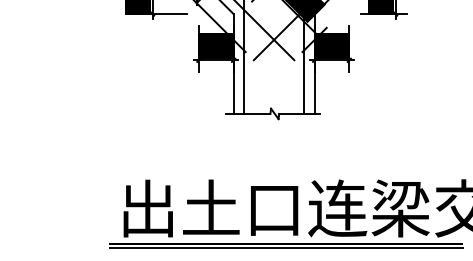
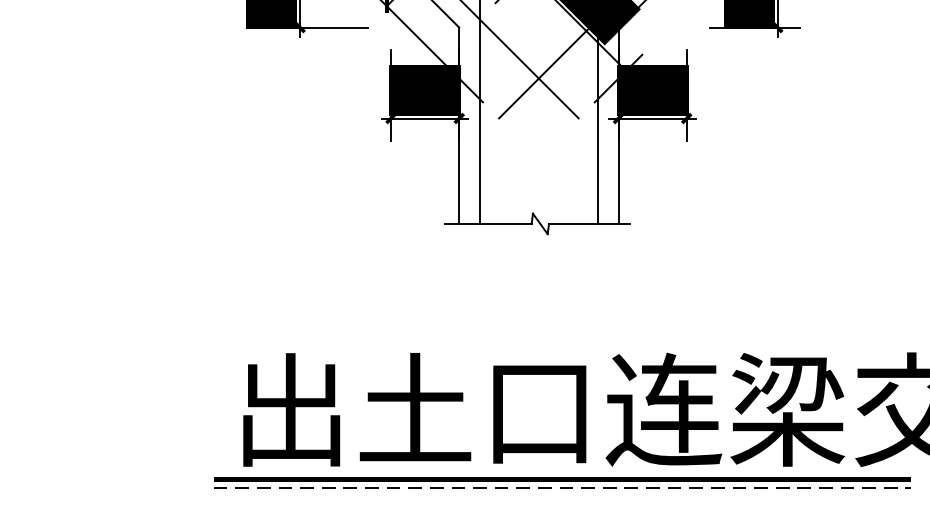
line: (286, 248) -> (563, 488), solid -> dashed

